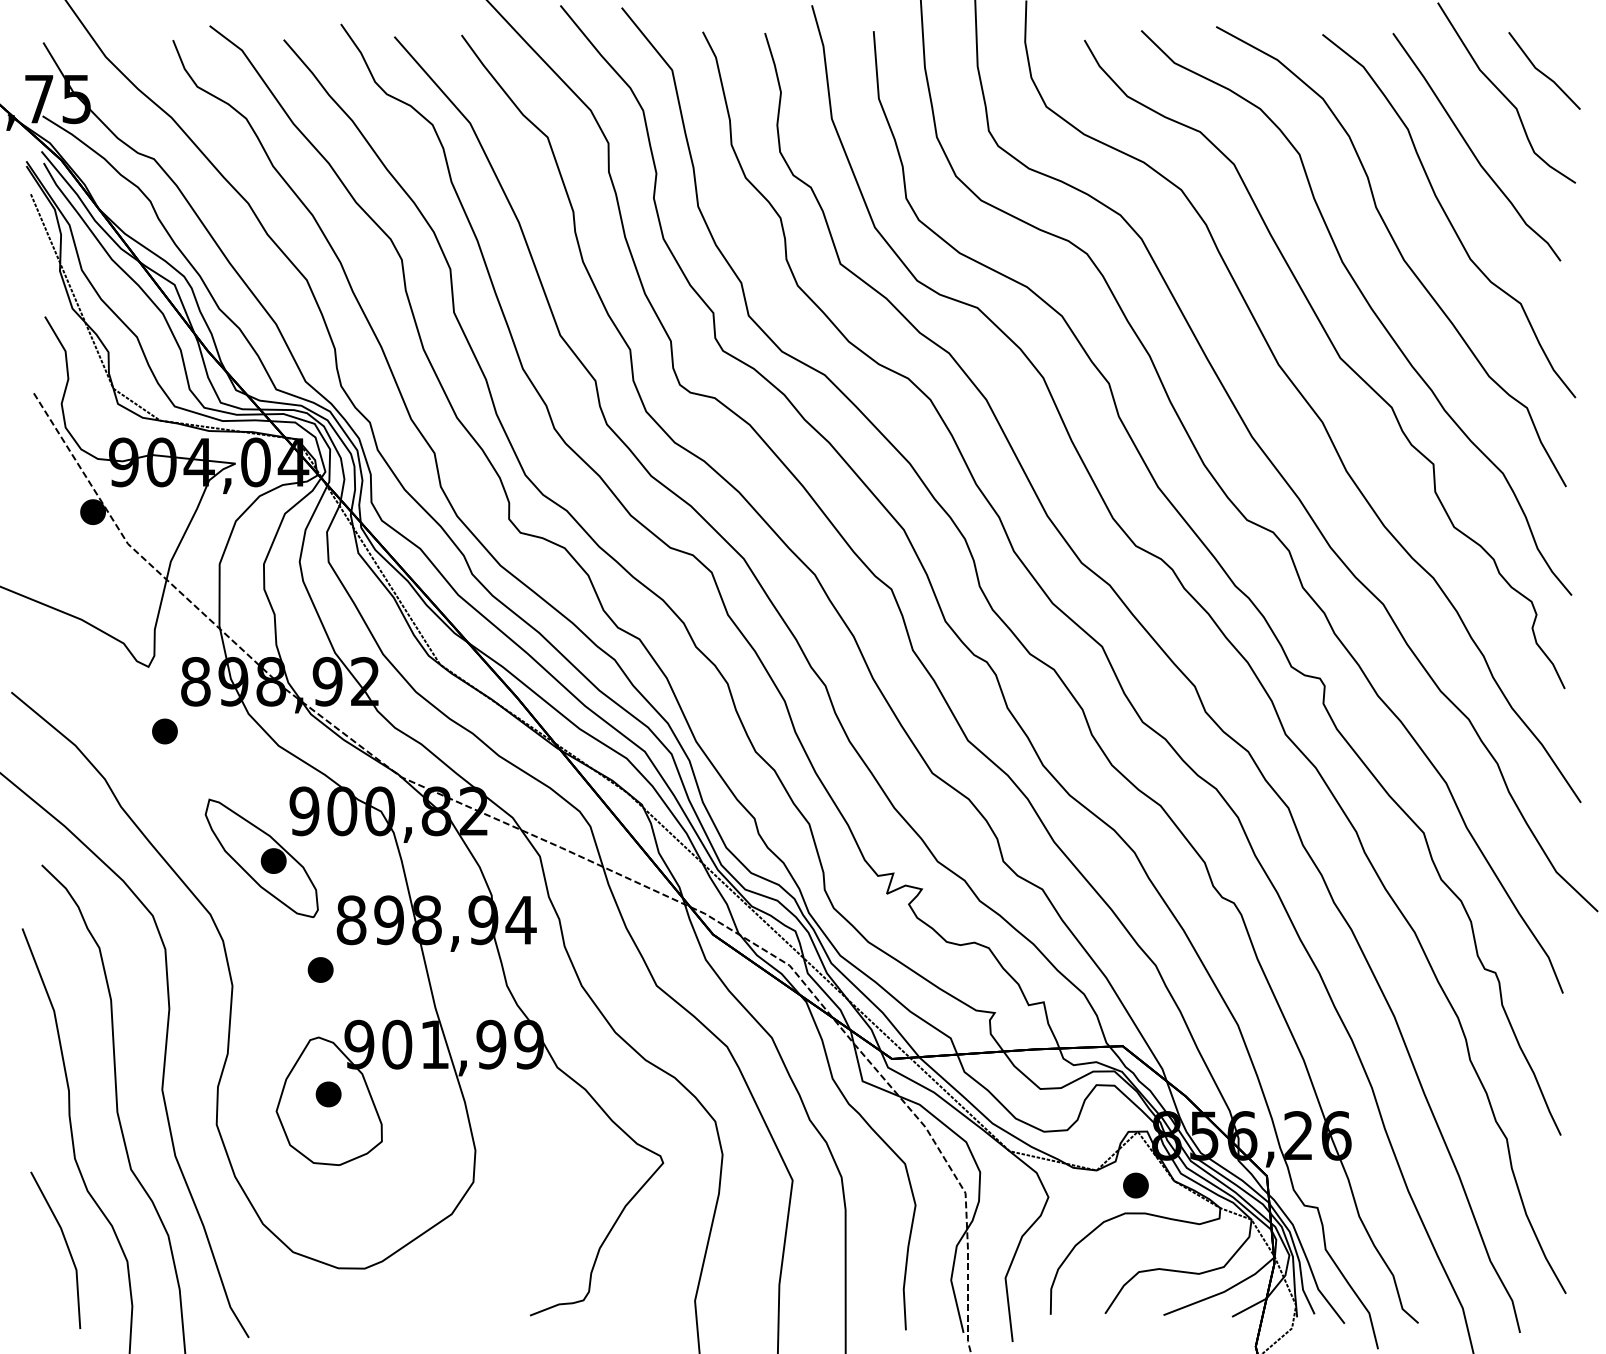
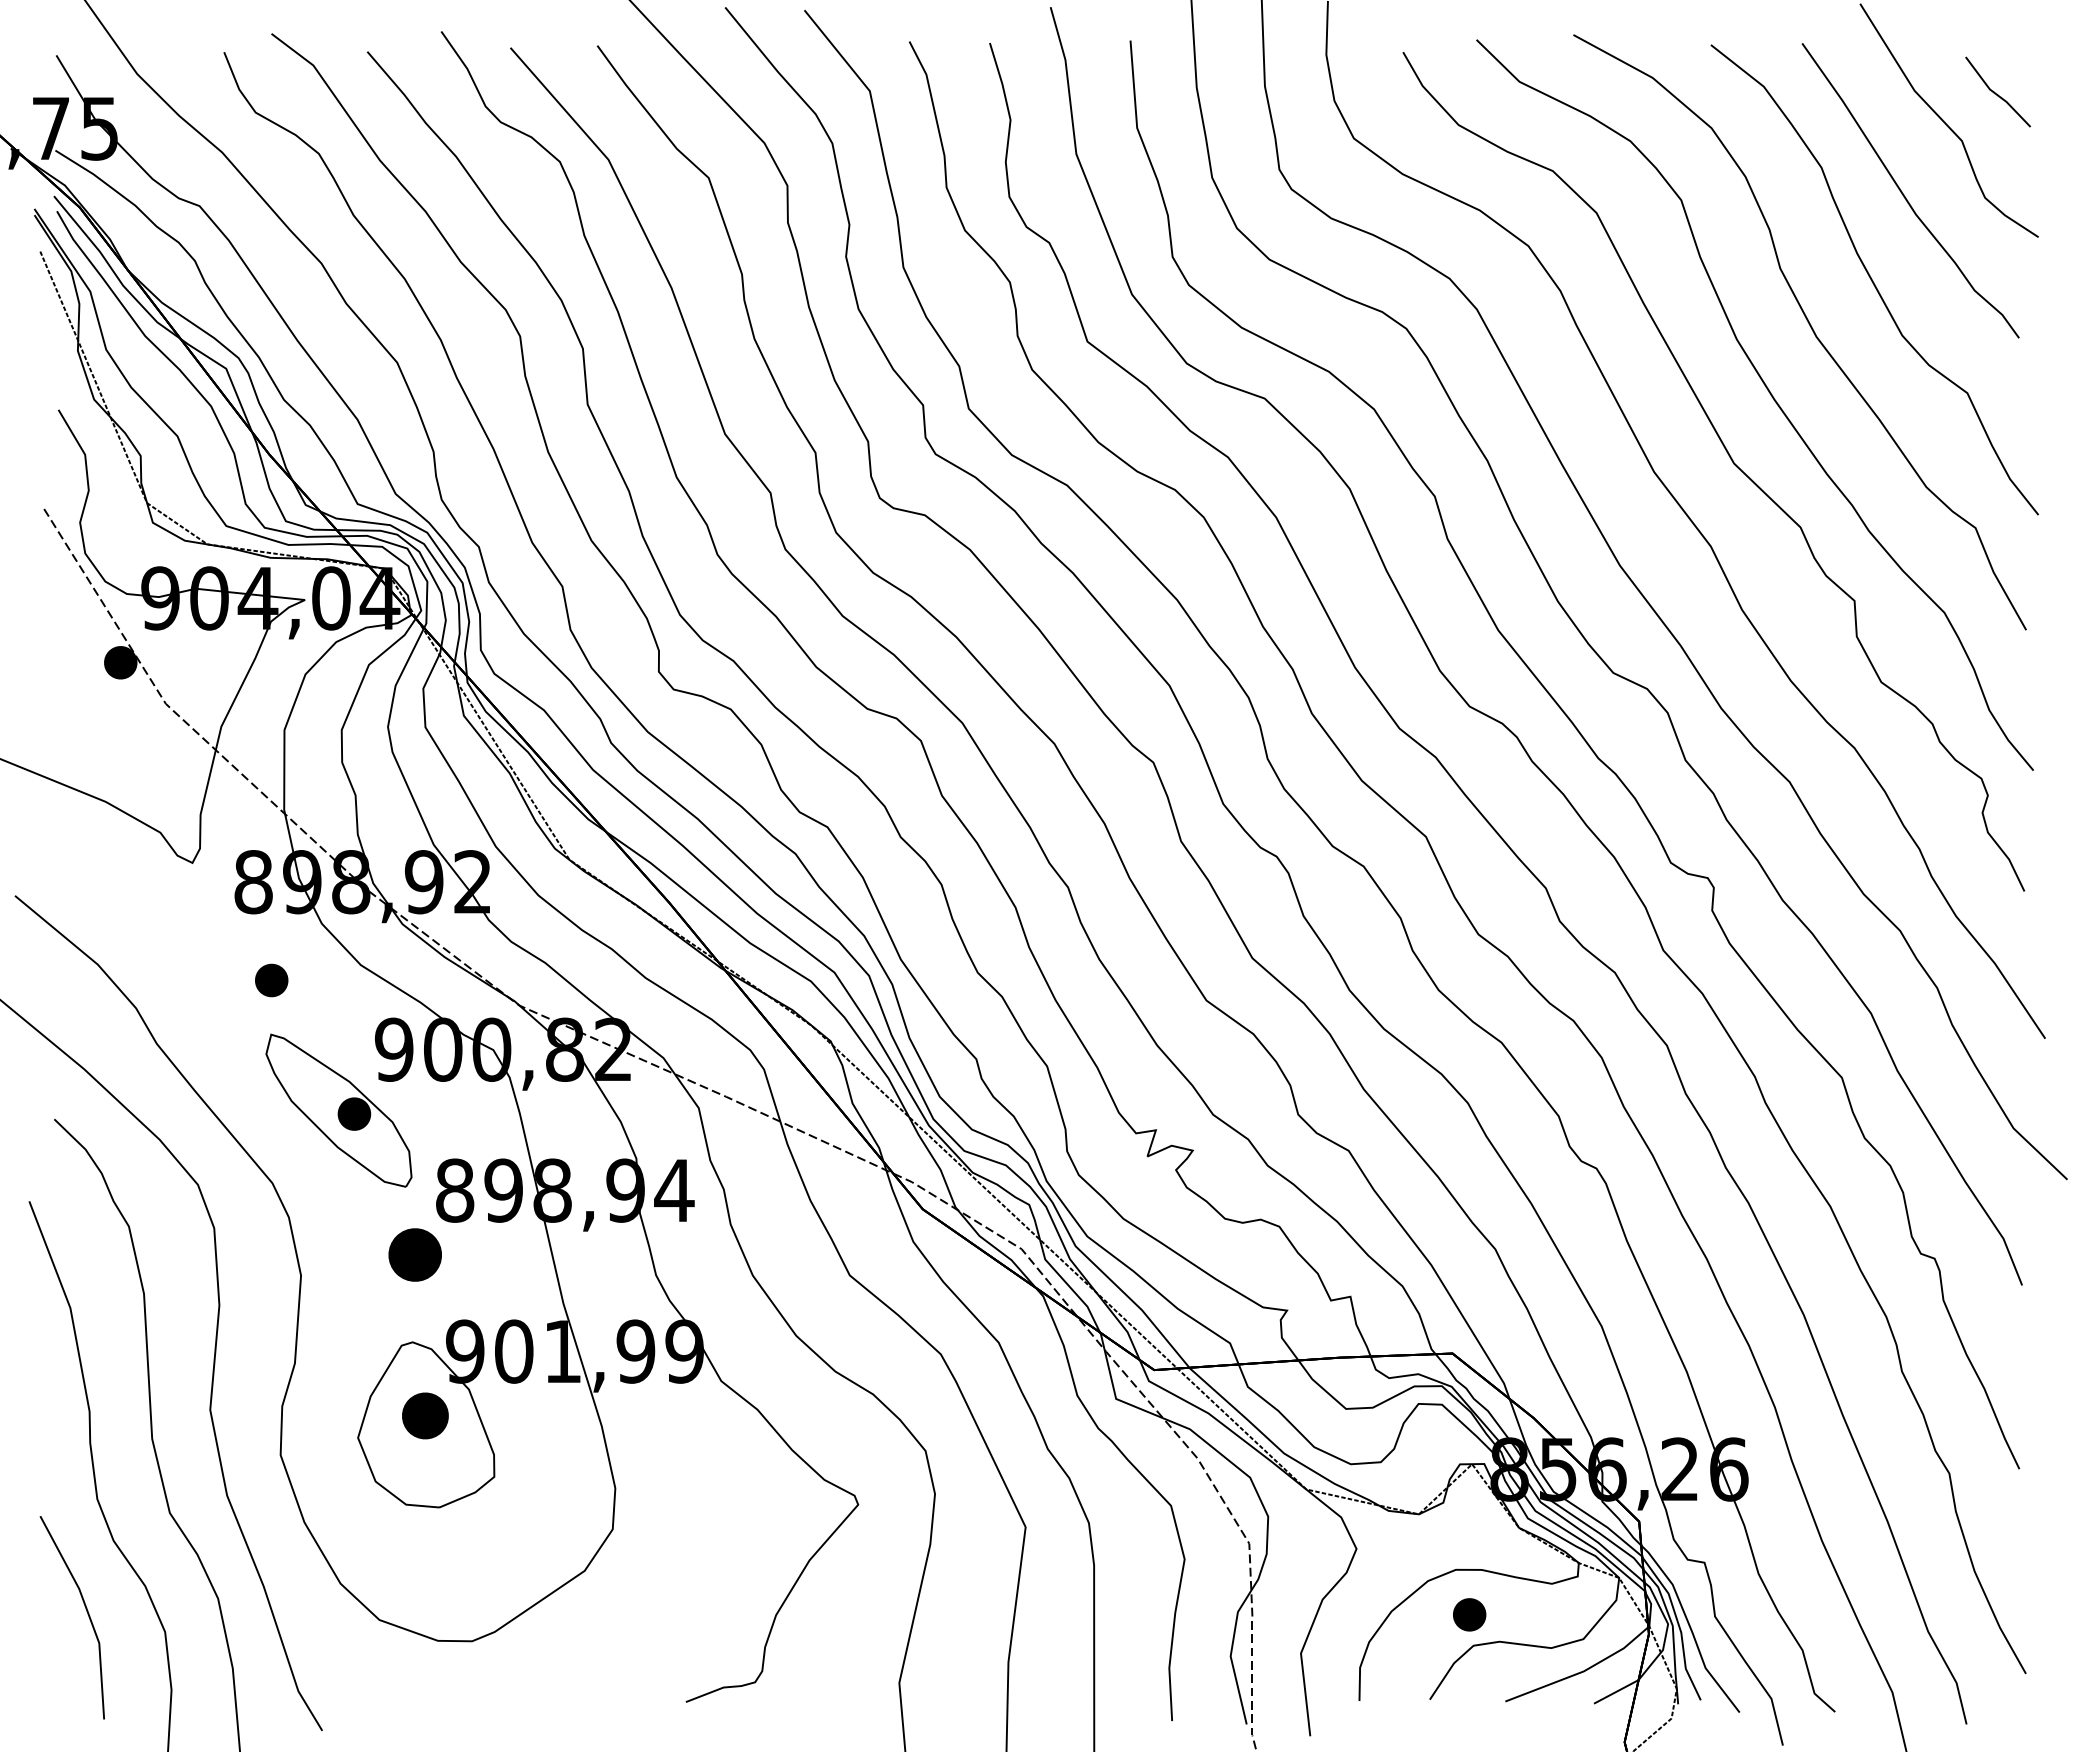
part: (1544, 70) -> (1997, 91), size x0.7
part: (164, 731) -> (271, 980), moved
part: (320, 969) -> (414, 1254), size x1.6
part: (328, 1094) -> (425, 1415), size x1.4
part: (1135, 1185) -> (1469, 1614), moved

